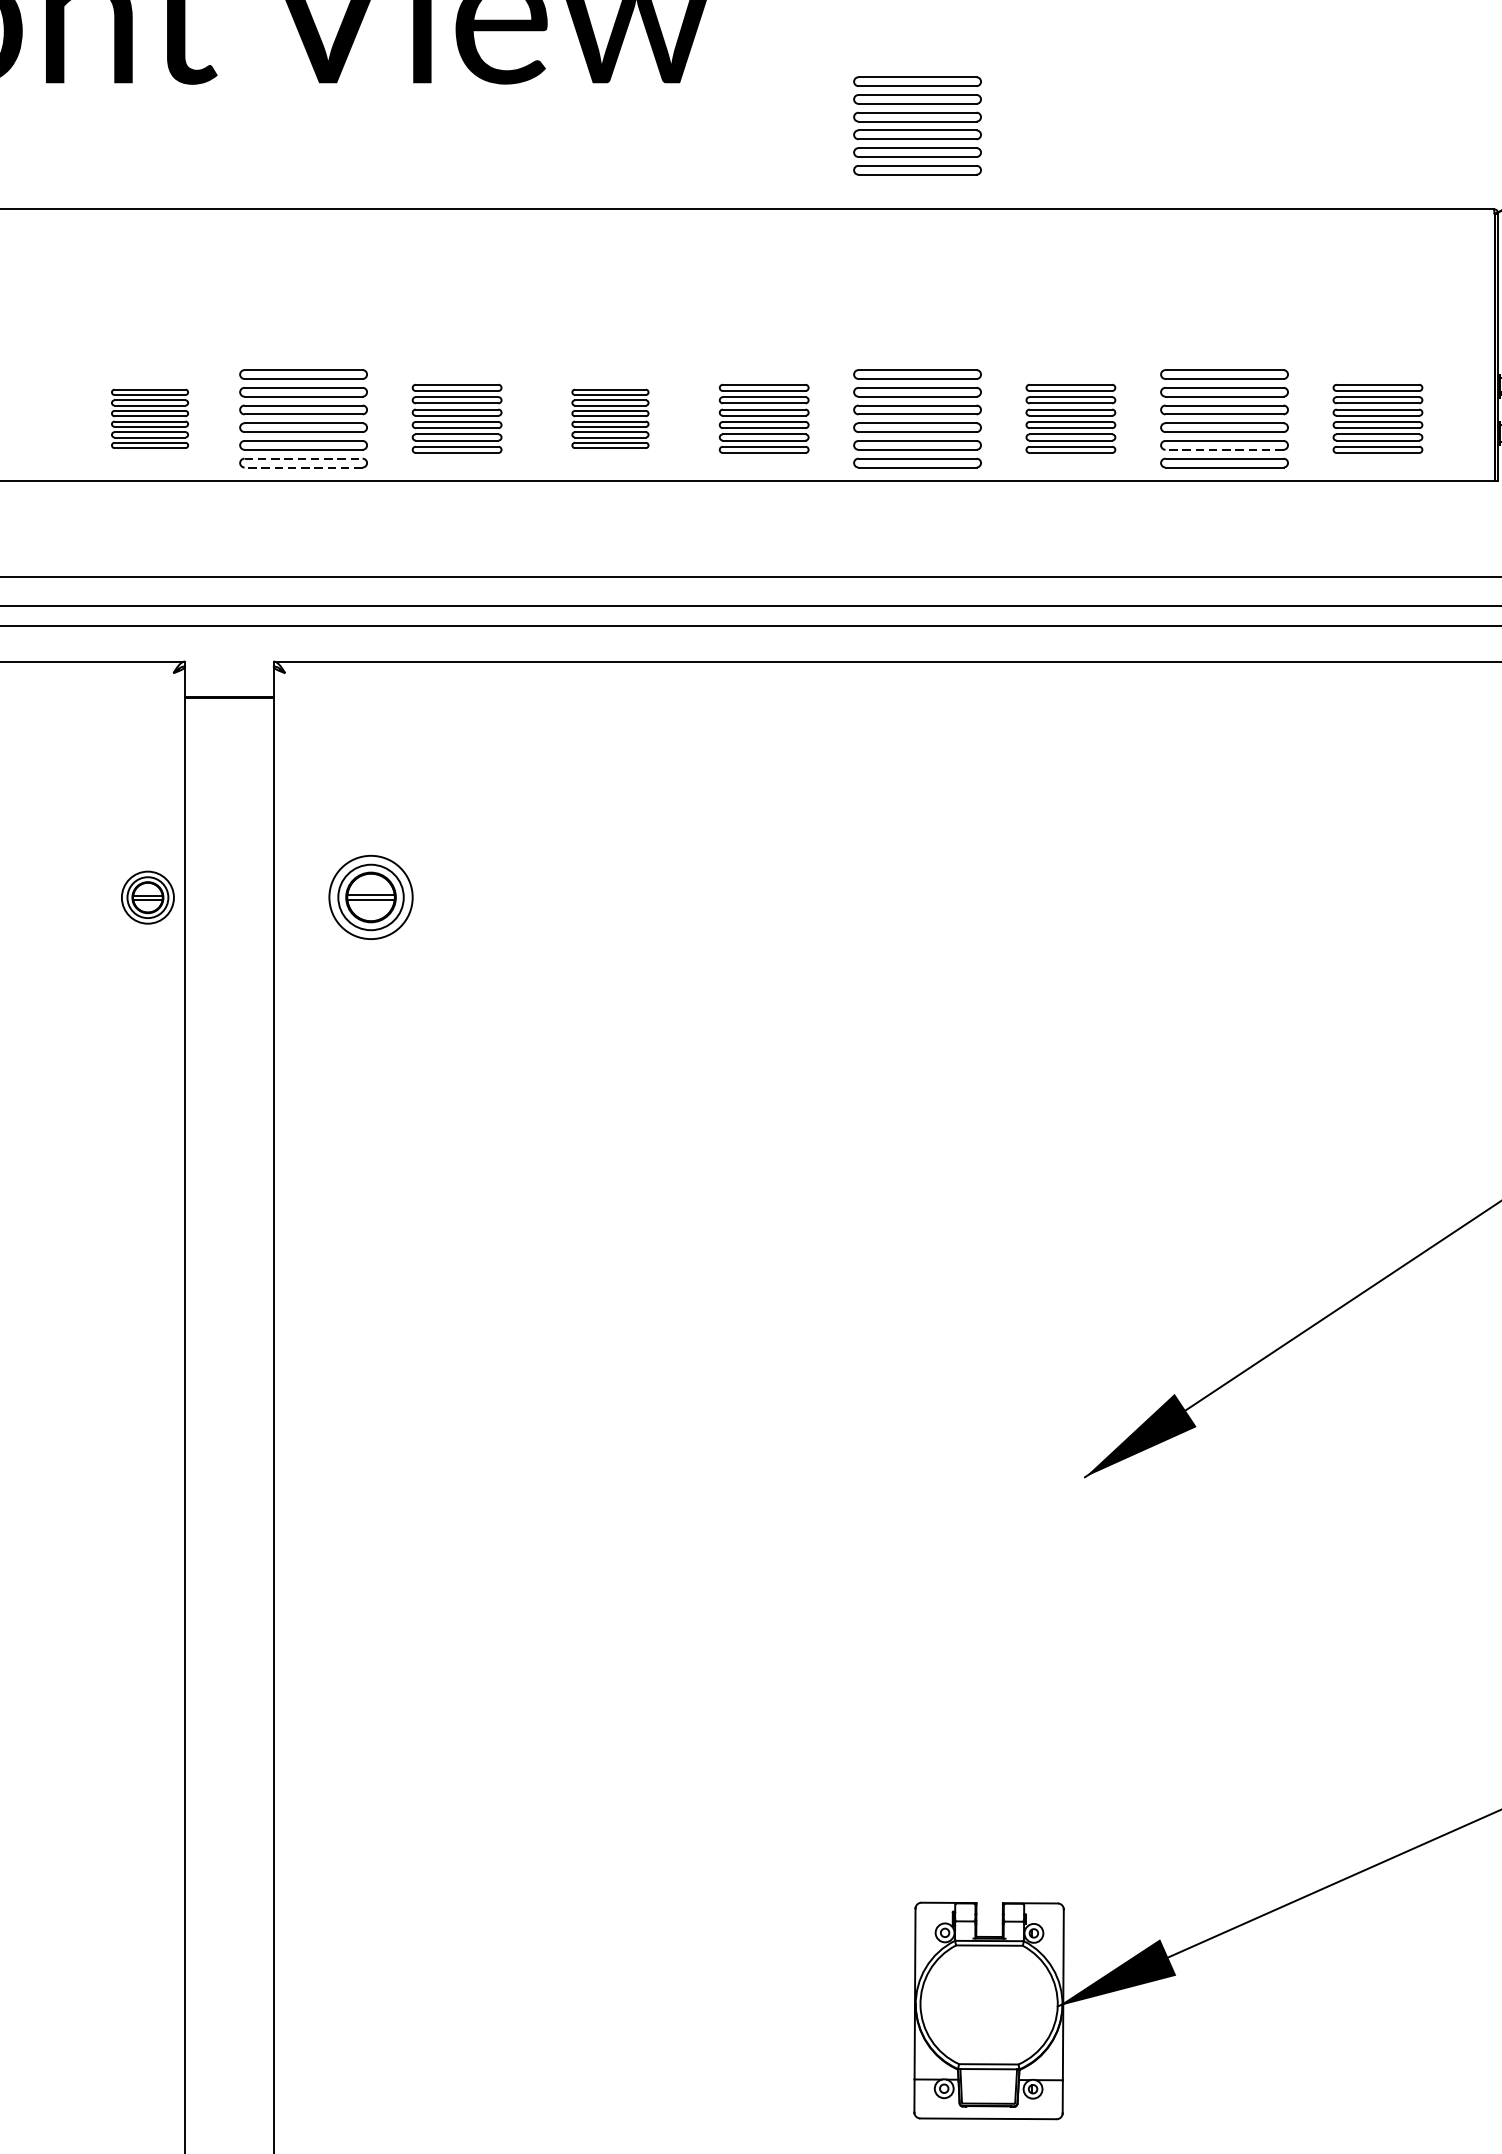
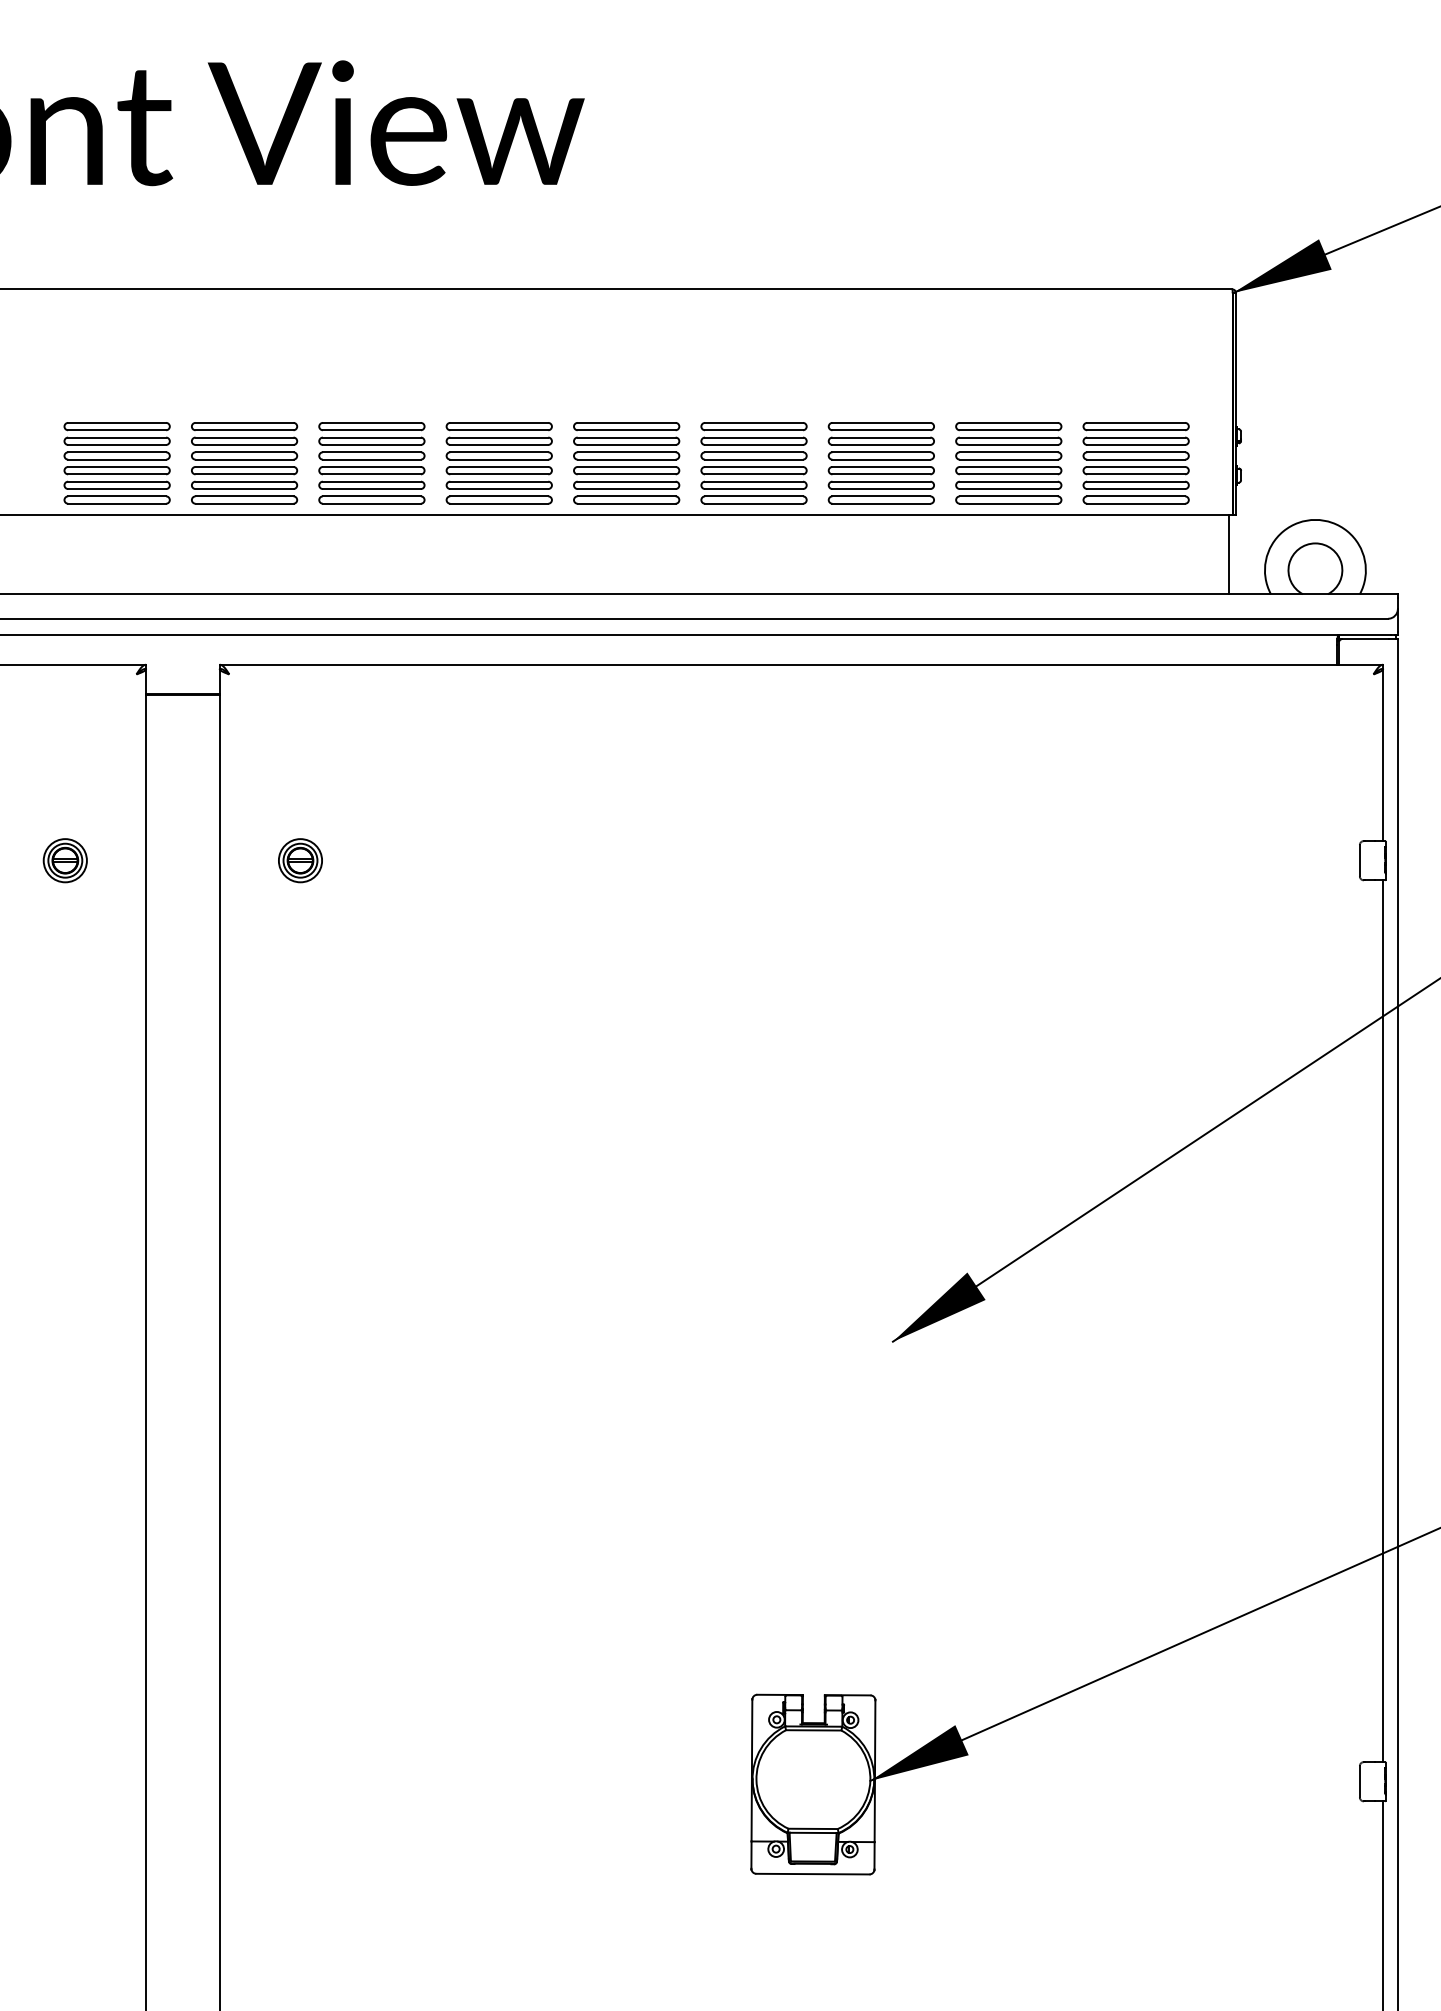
part: (916, 126) -> (753, 220), removed
part: (149, 419) -> (116, 463), size x1.67
part: (456, 419) -> (371, 463), size x1.43
part: (609, 419) -> (498, 463), size x1.67
part: (763, 419) -> (626, 463), size x1.43
part: (1069, 419) -> (880, 463), size x1.43
part: (1377, 419) -> (1135, 463), size x1.43
line: (1224, 450) -> (1008, 489), dashed -> solid
line: (303, 458) -> (244, 496), dashed -> solid
line: (303, 467) -> (244, 503), dashed -> solid
line: (1490, 528) -> (1229, 554), added
part: (146, 897) -> (64, 860), moved
part: (371, 897) -> (300, 860), size x0.62

